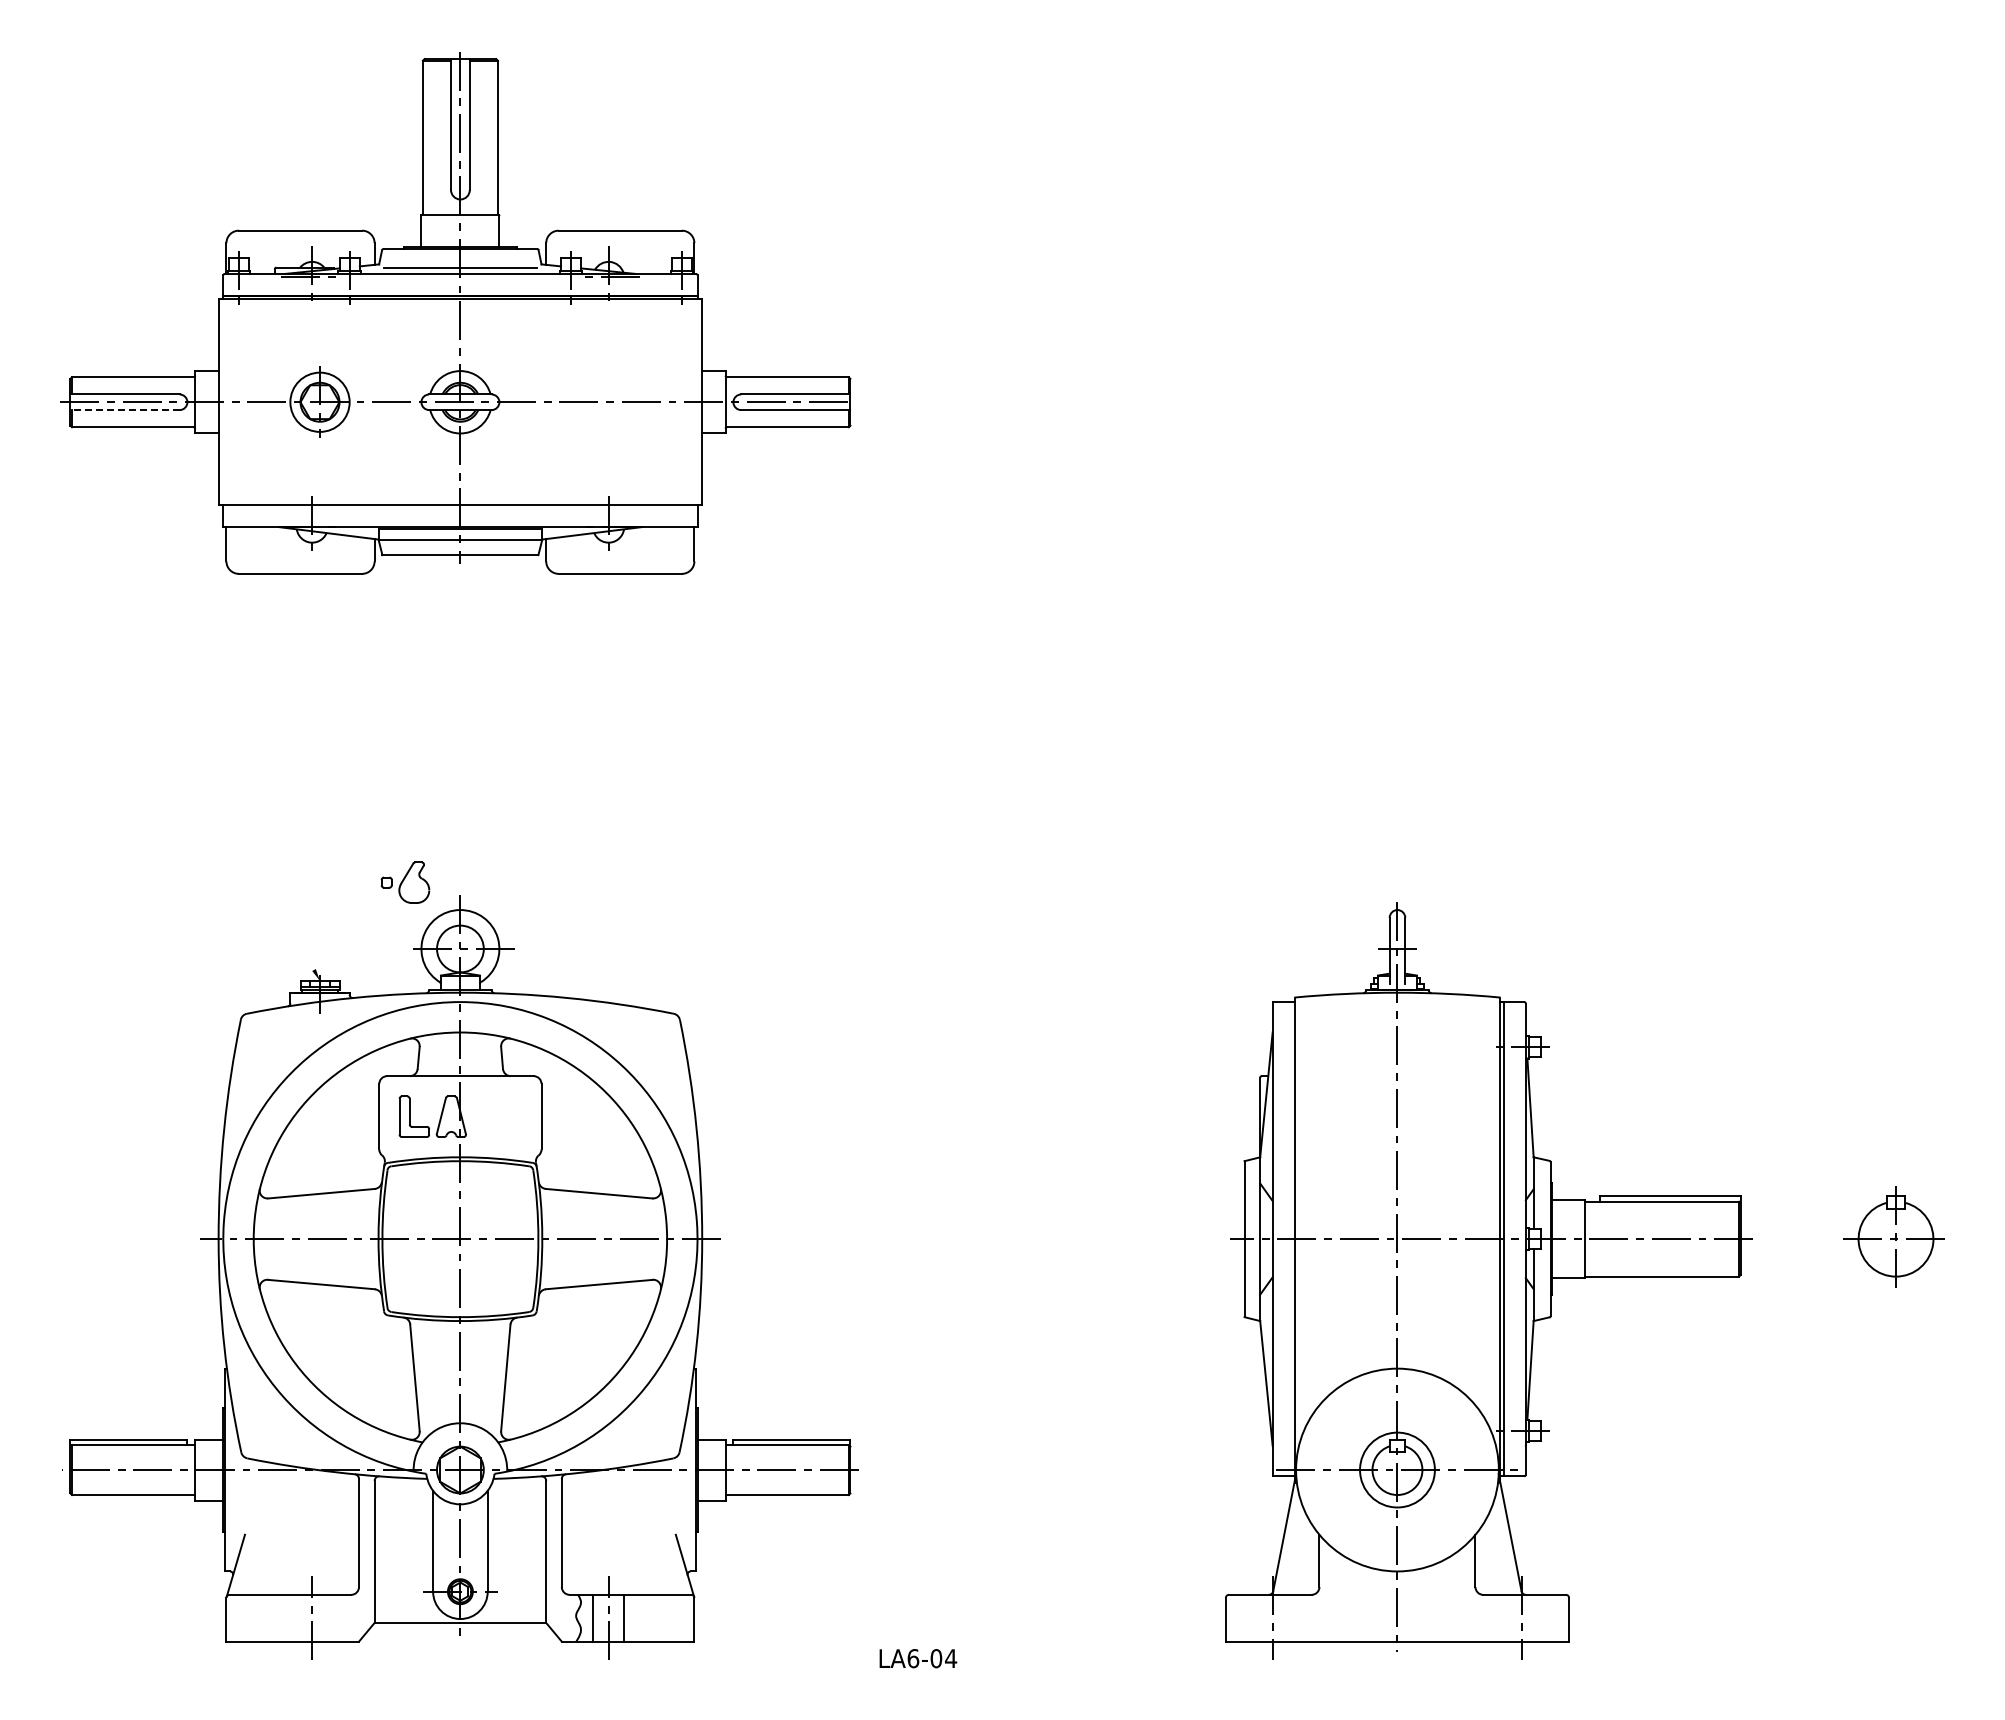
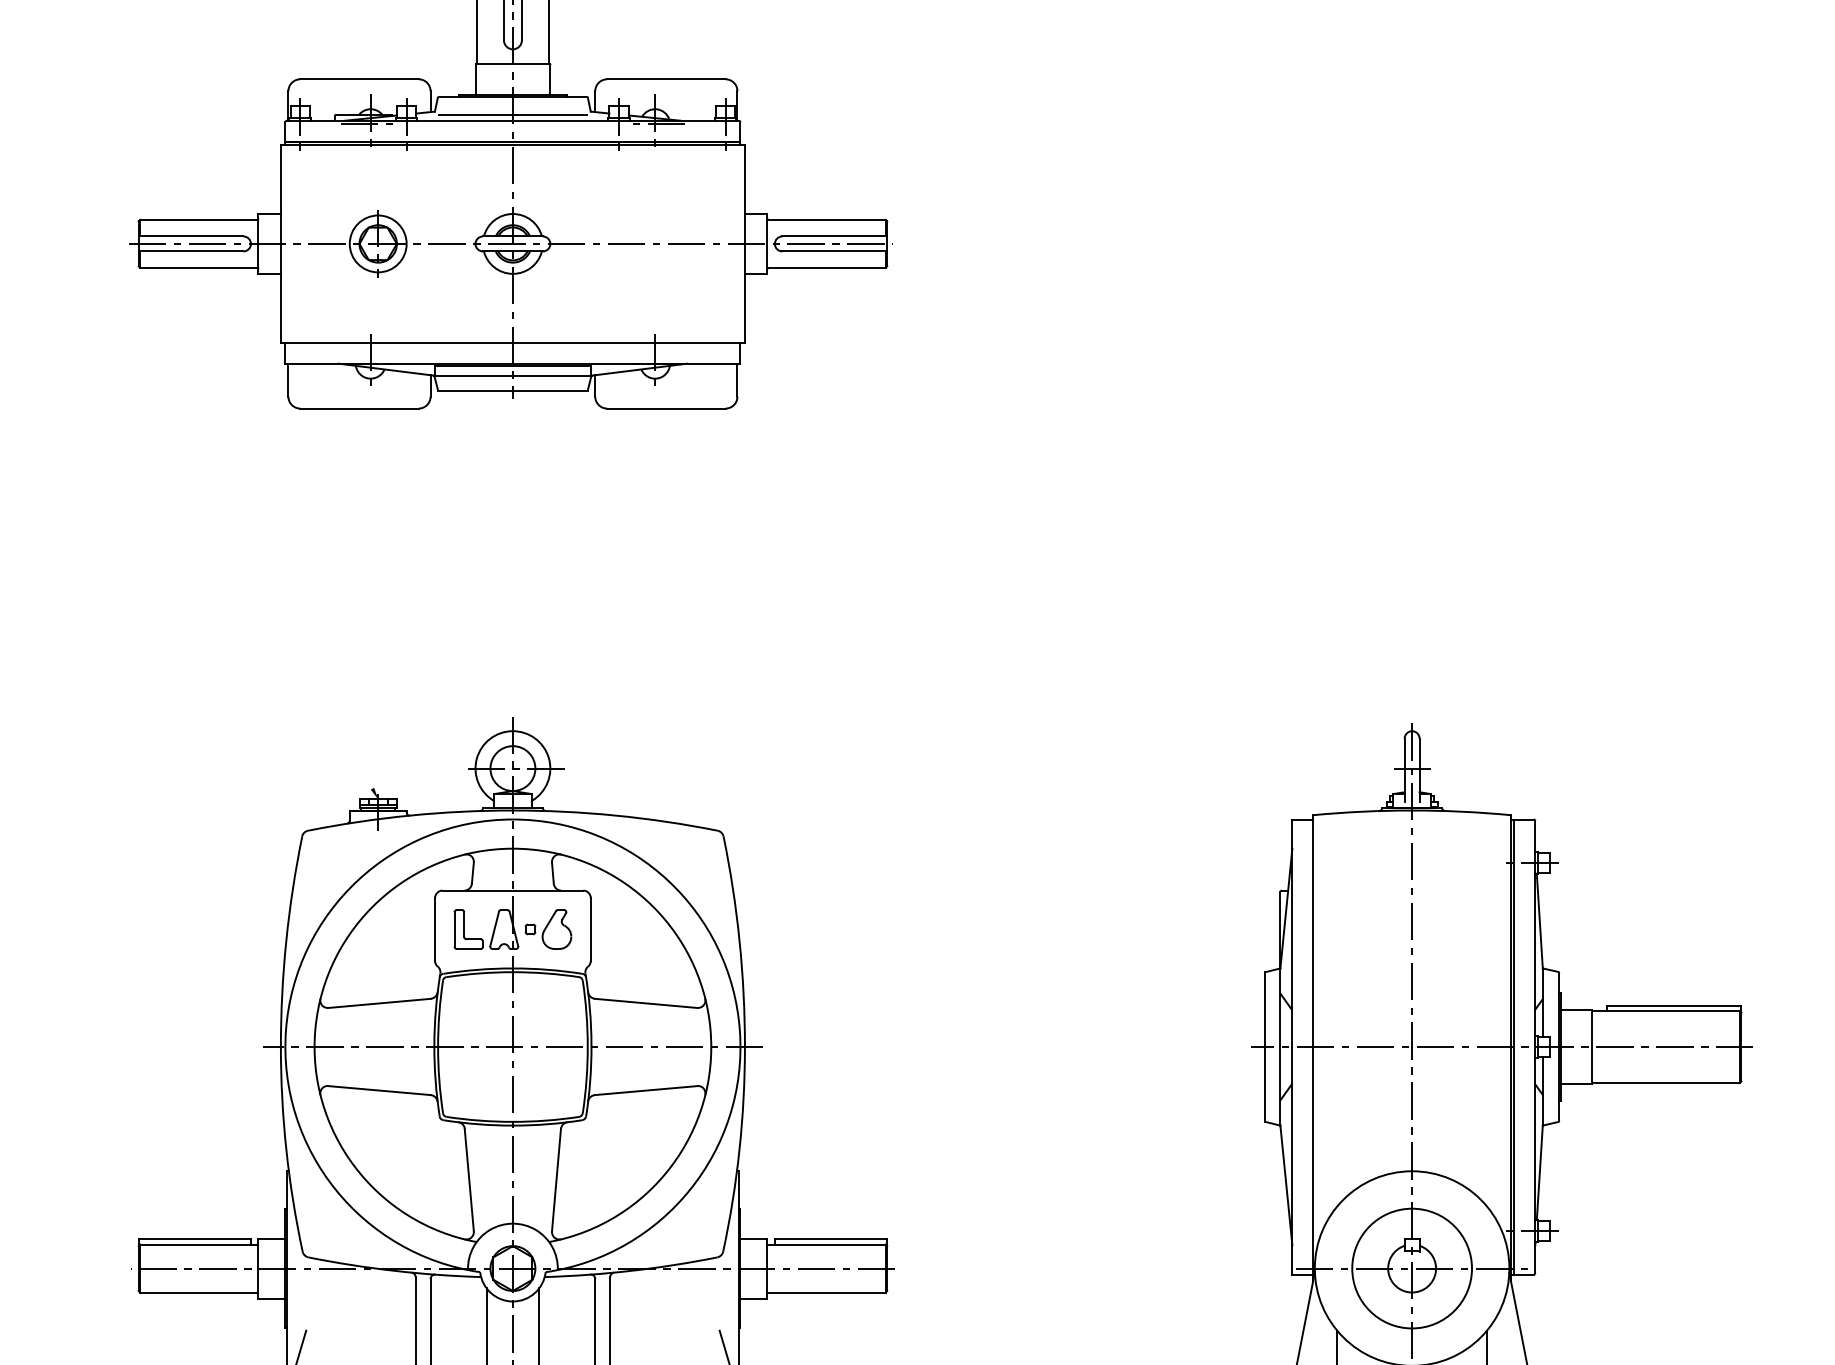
line: (125, 410) -> (191, 251), dashed -> solid
part: (405, 882) -> (548, 929), moved
circle: (1397, 1469) -> (1412, 1268), size x1.67

